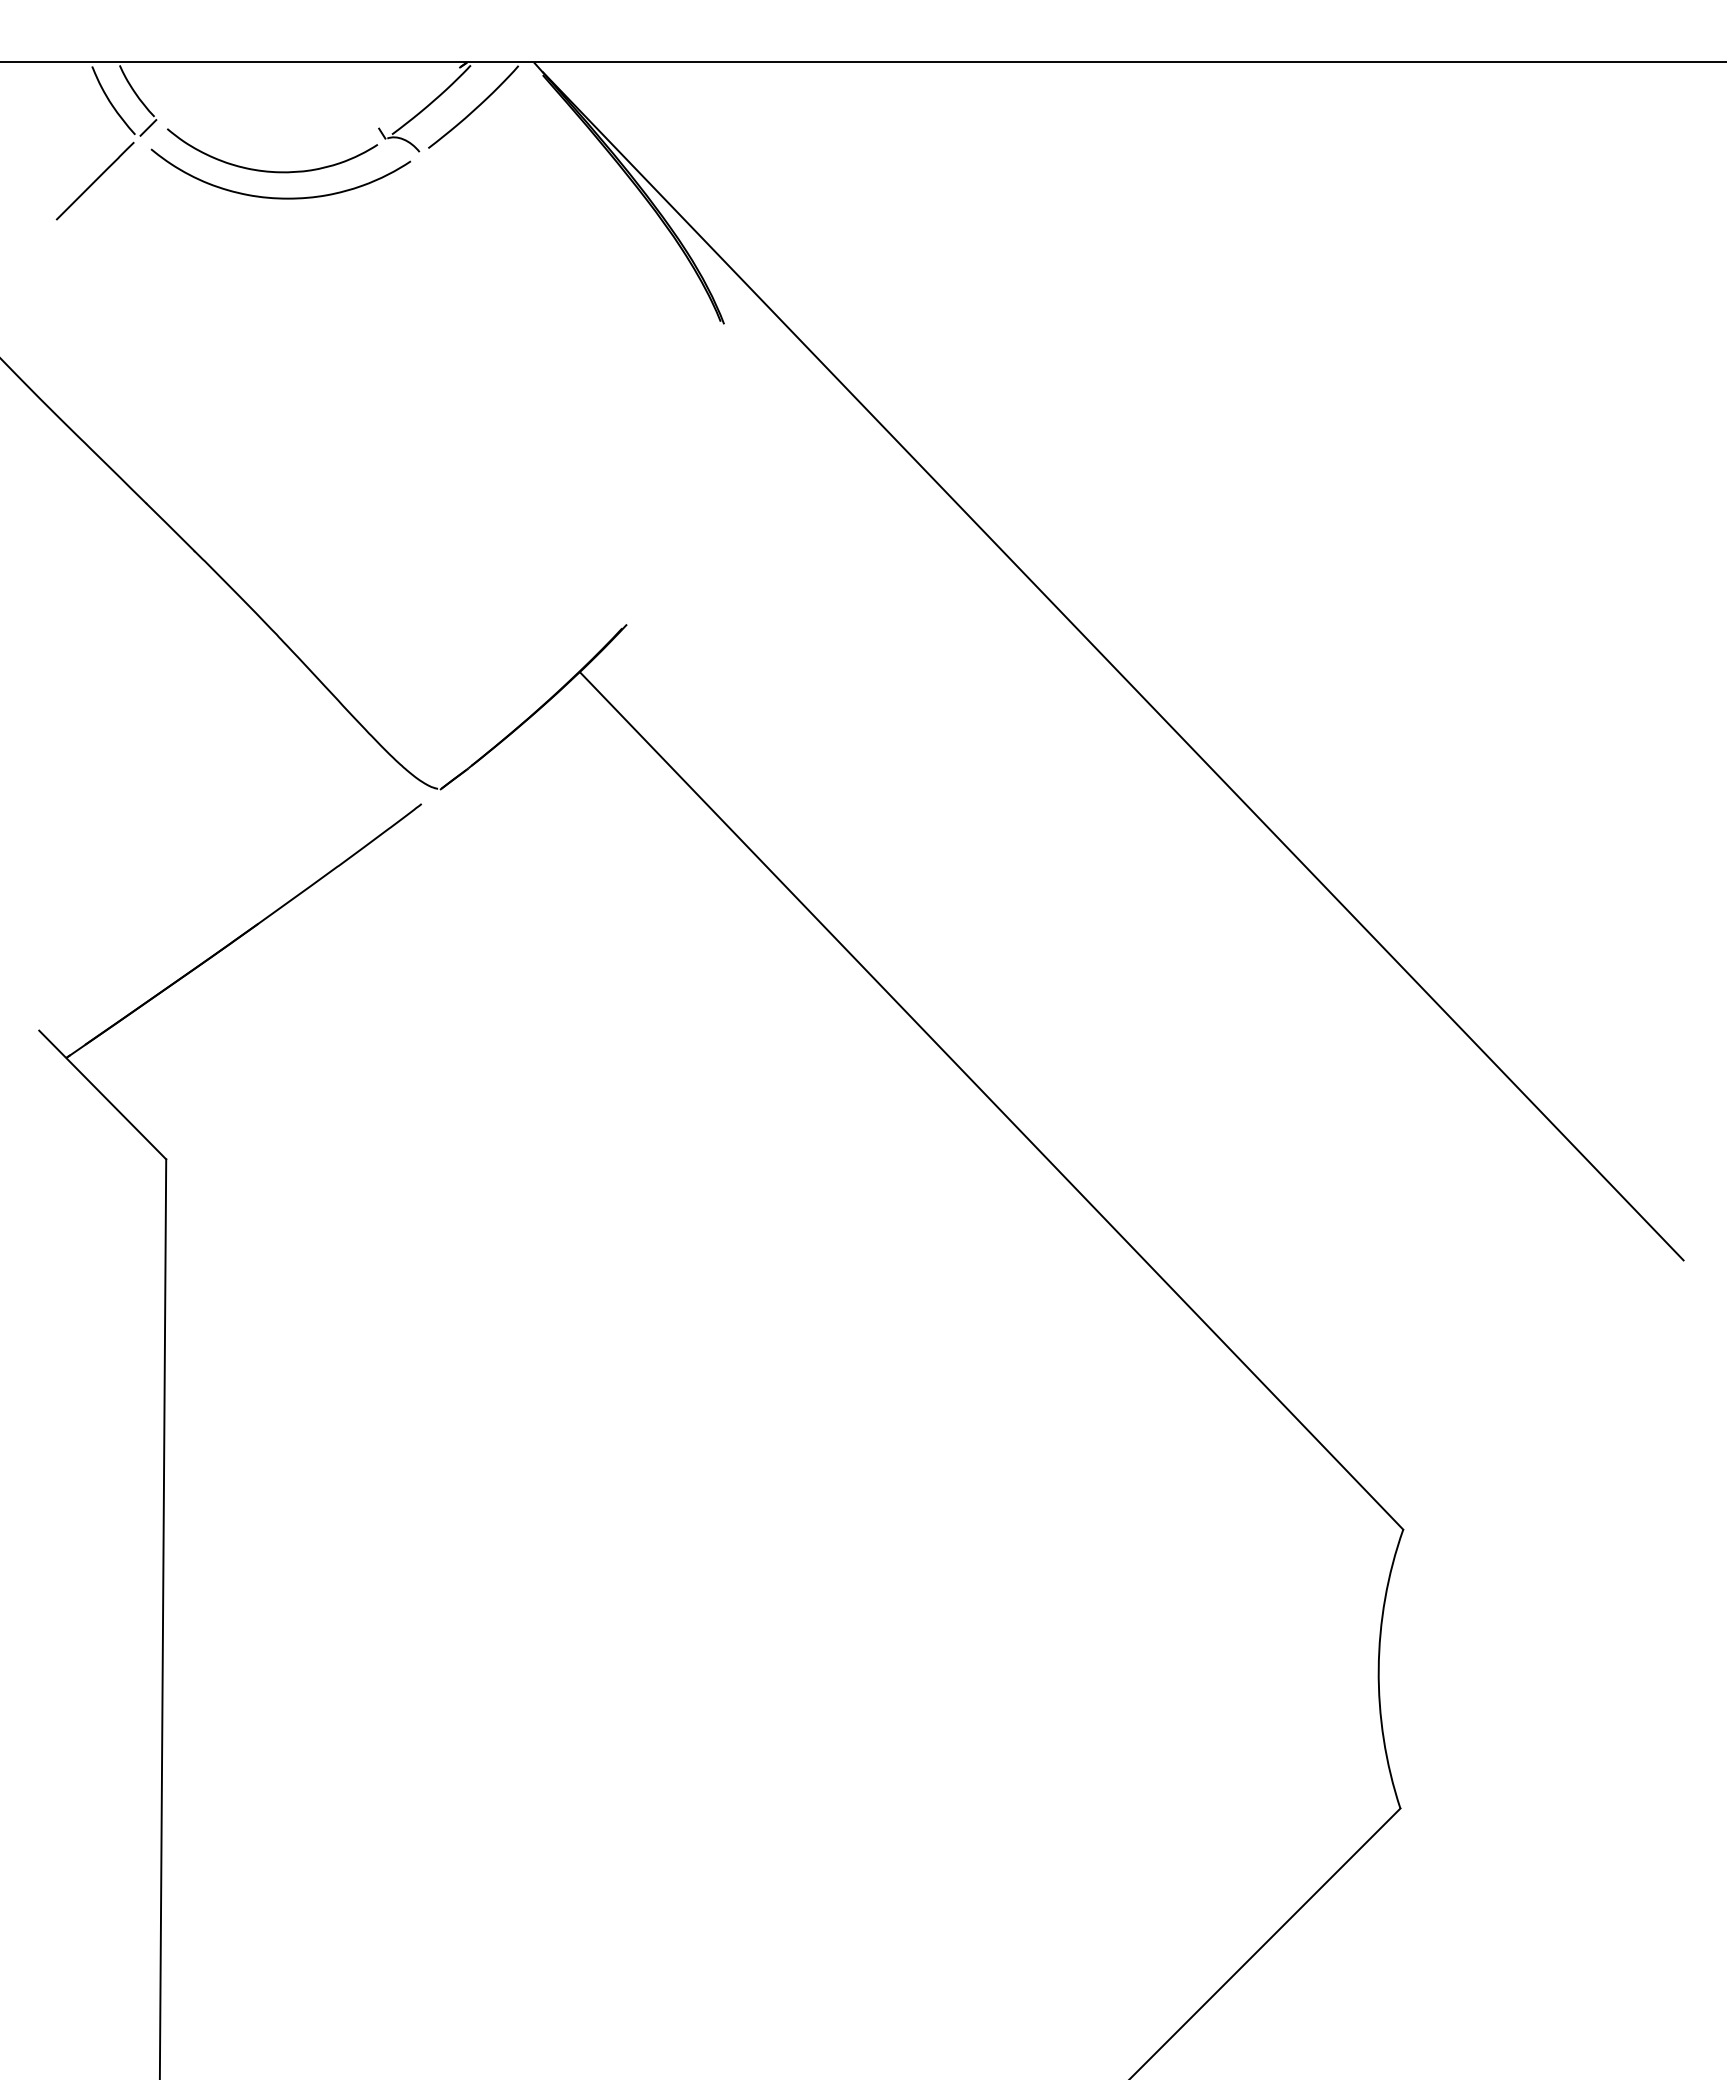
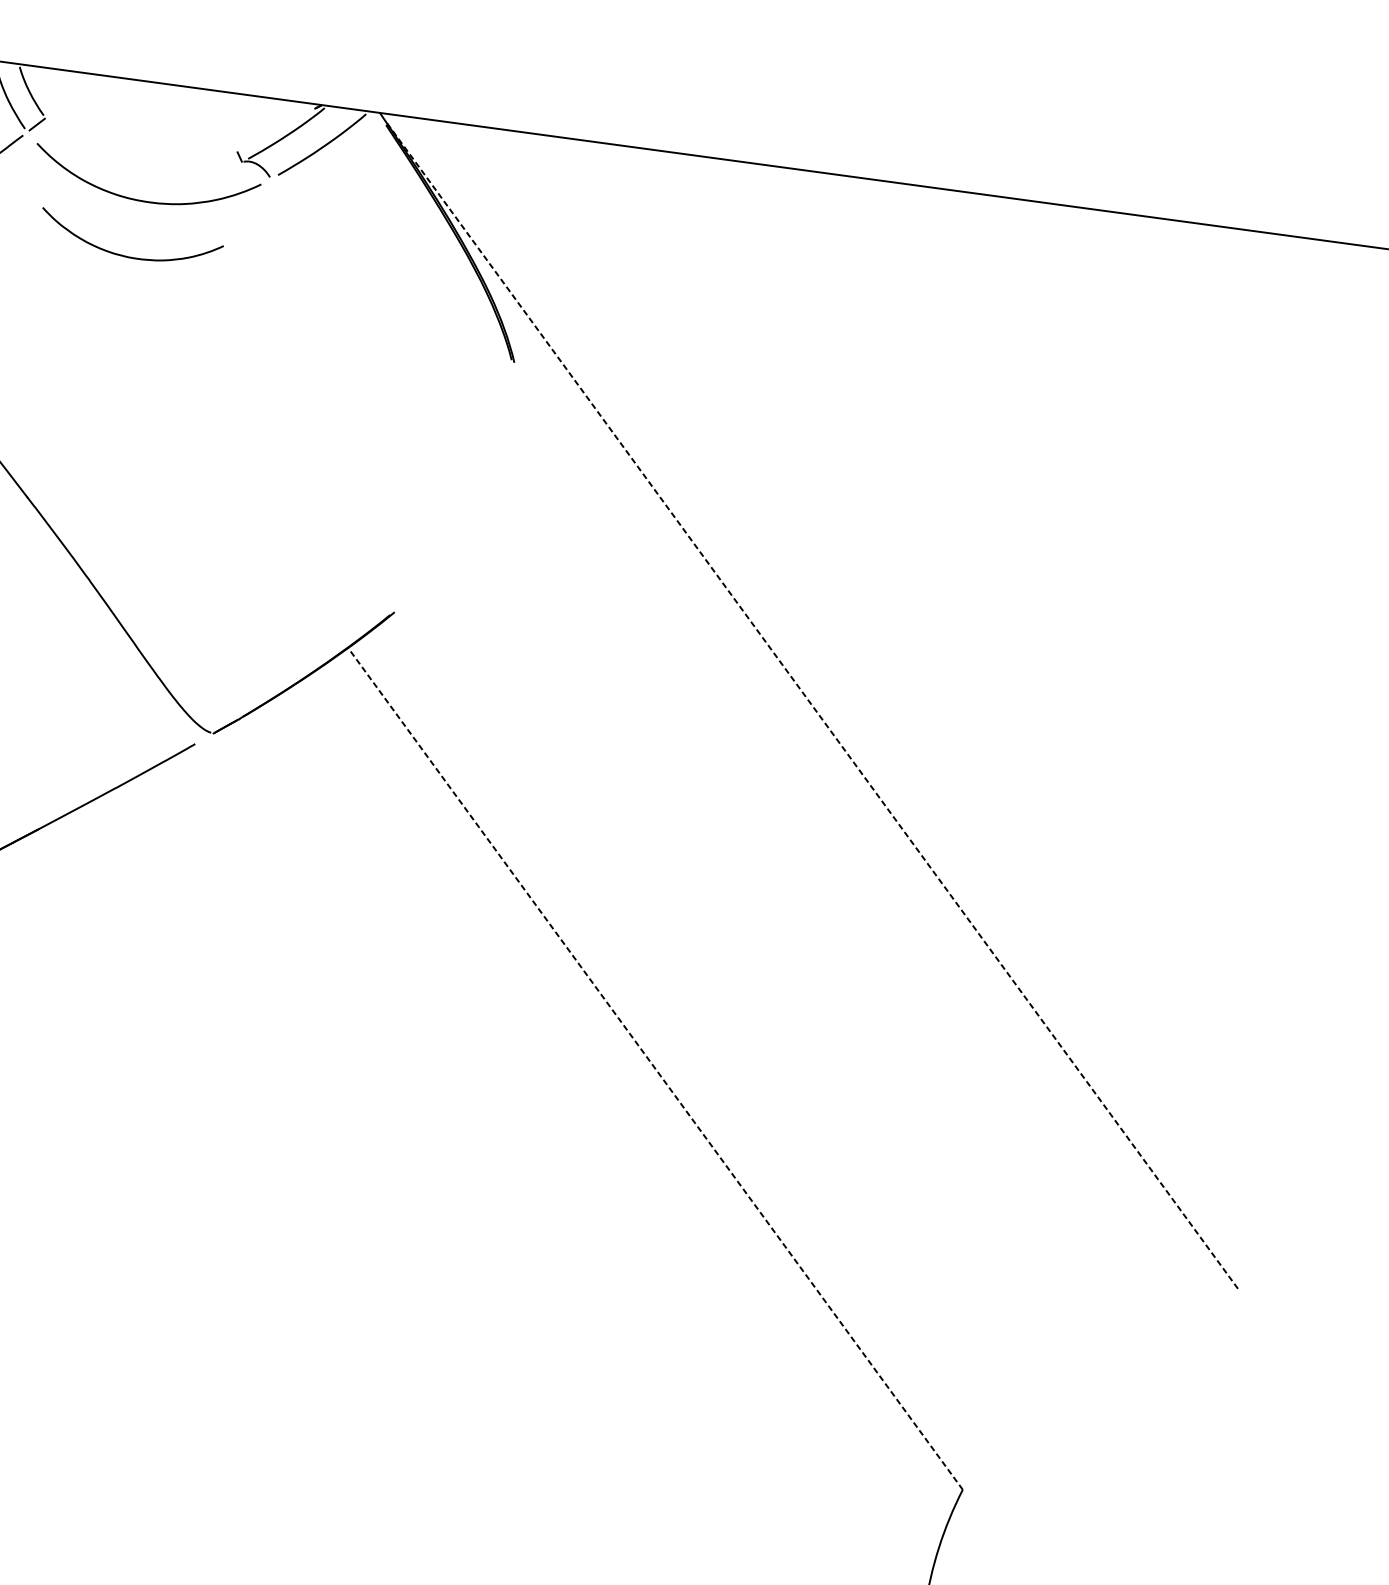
curve: (270, 170) -> (127, 255), moved
line: (1112, 666) -> (811, 705), solid -> dashed
line: (991, 1100) -> (655, 1068), solid -> dashed

